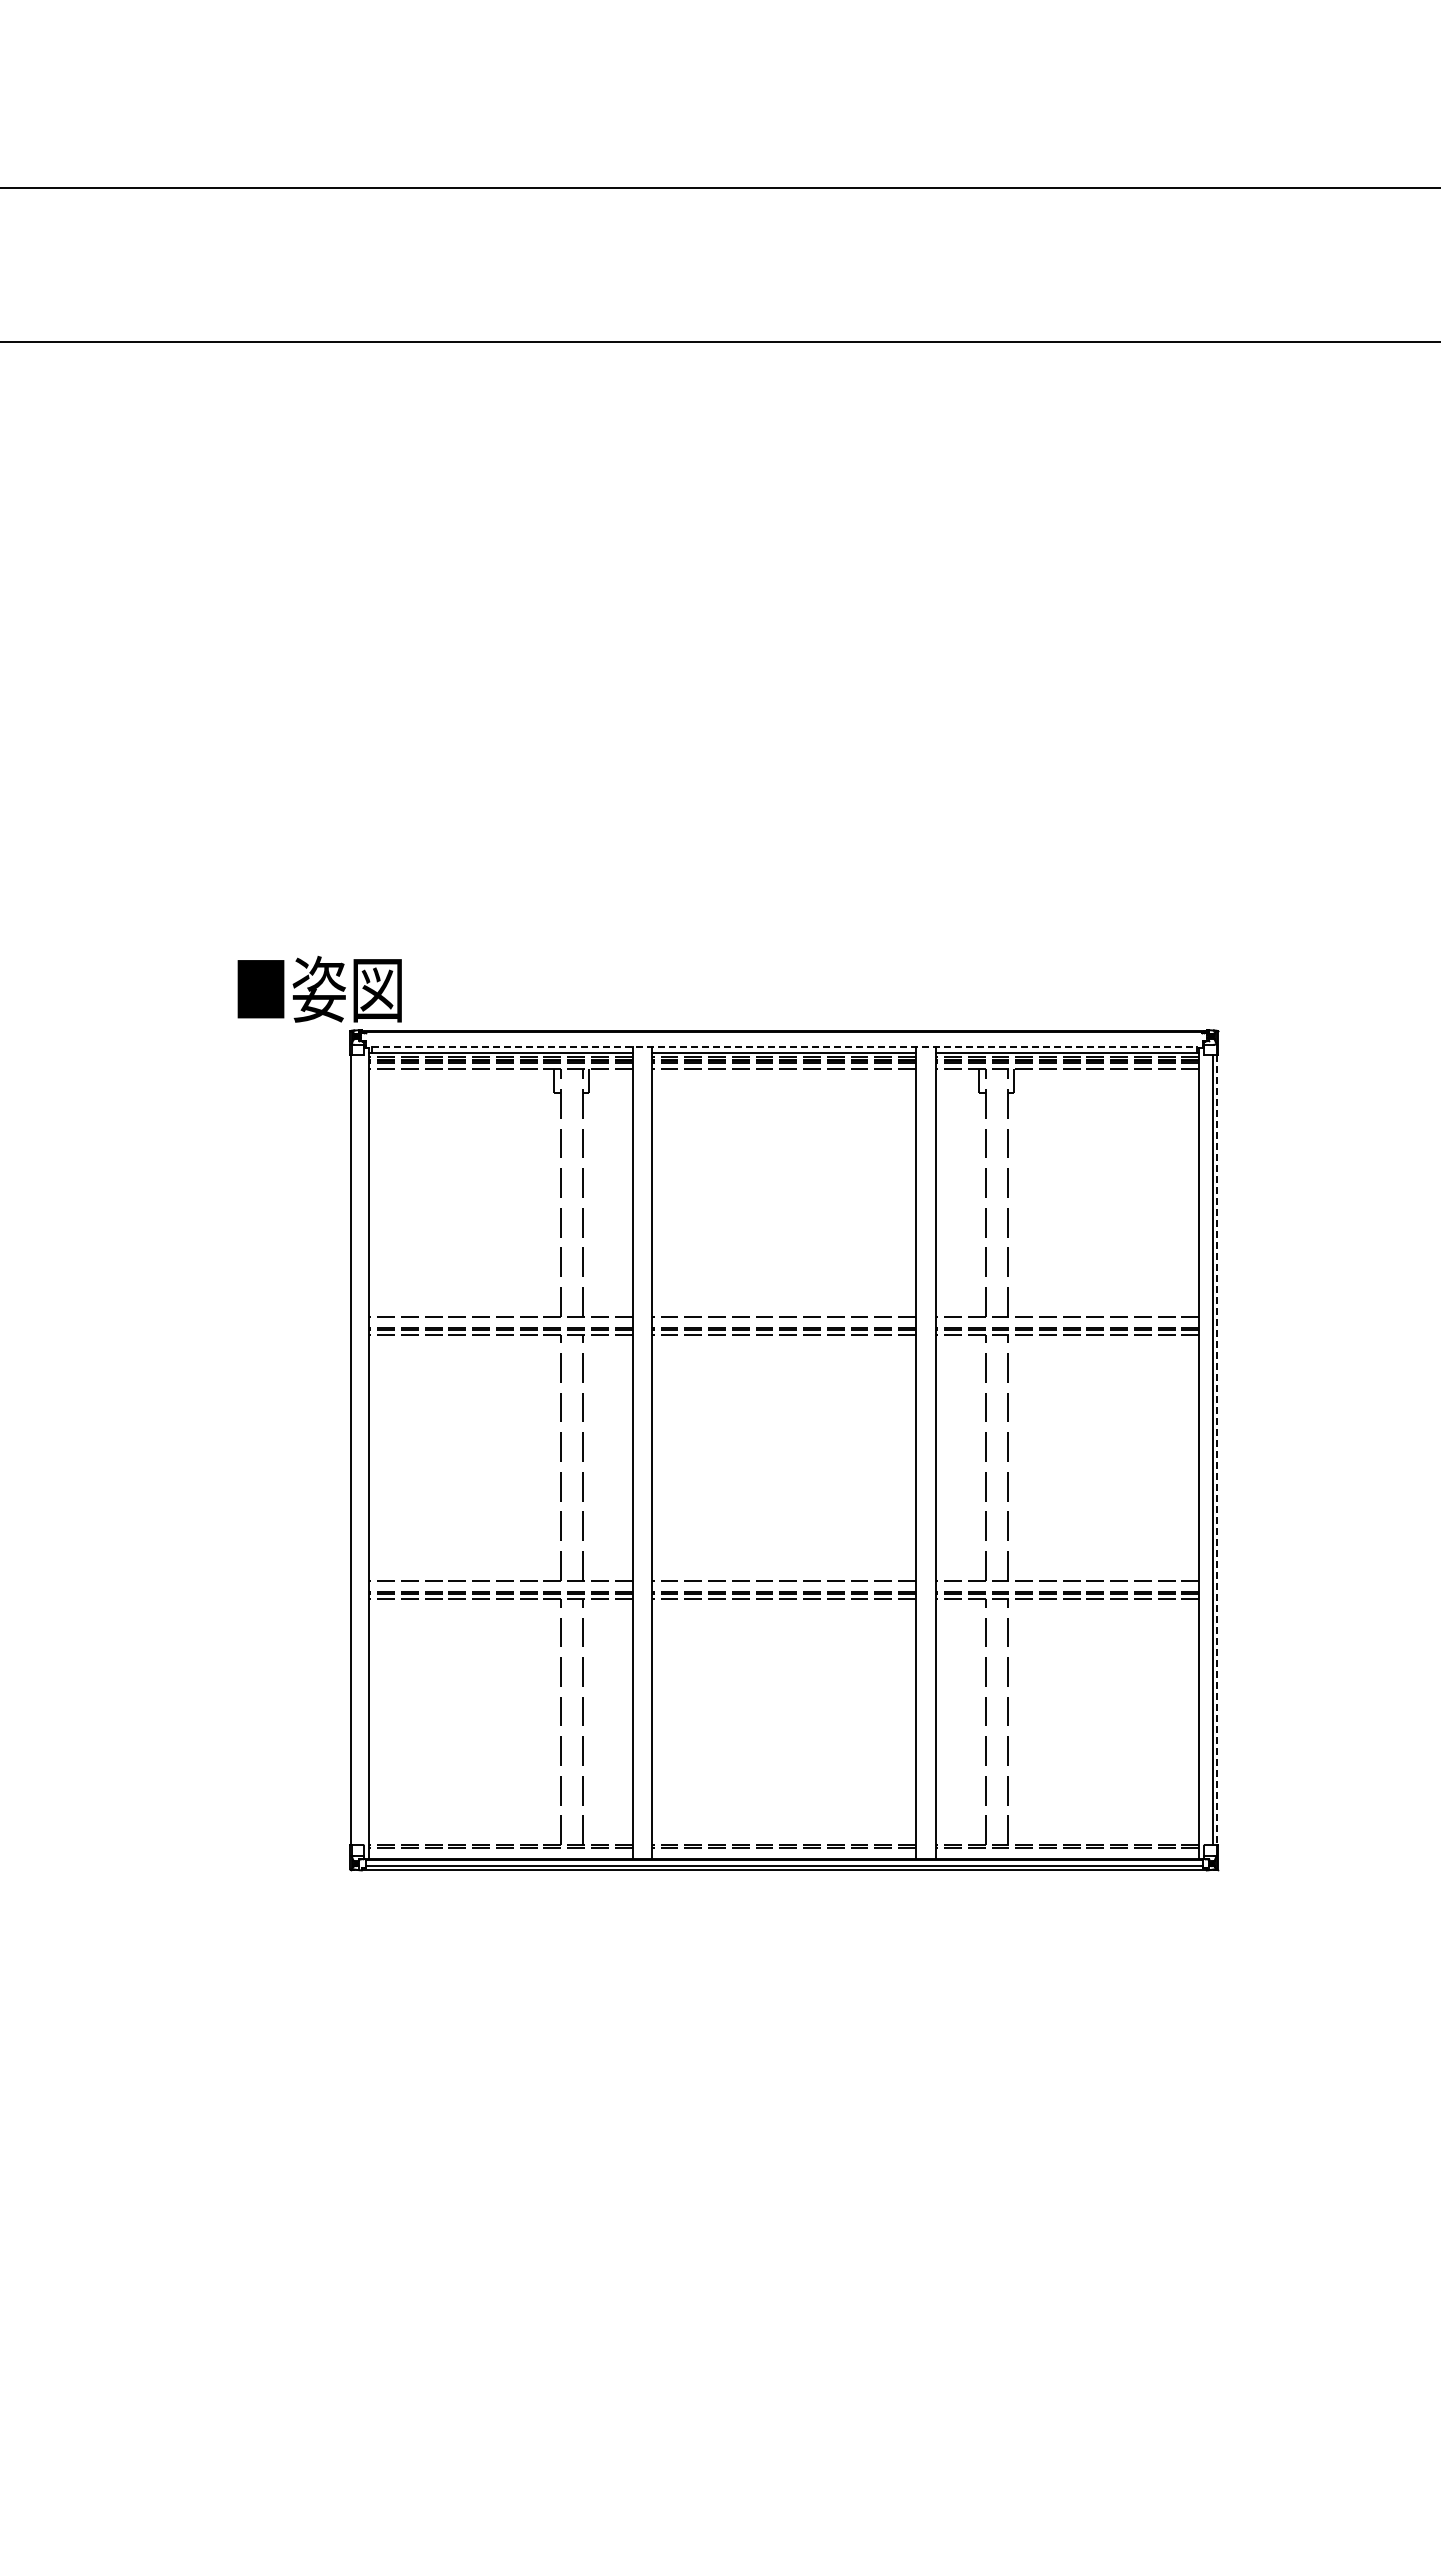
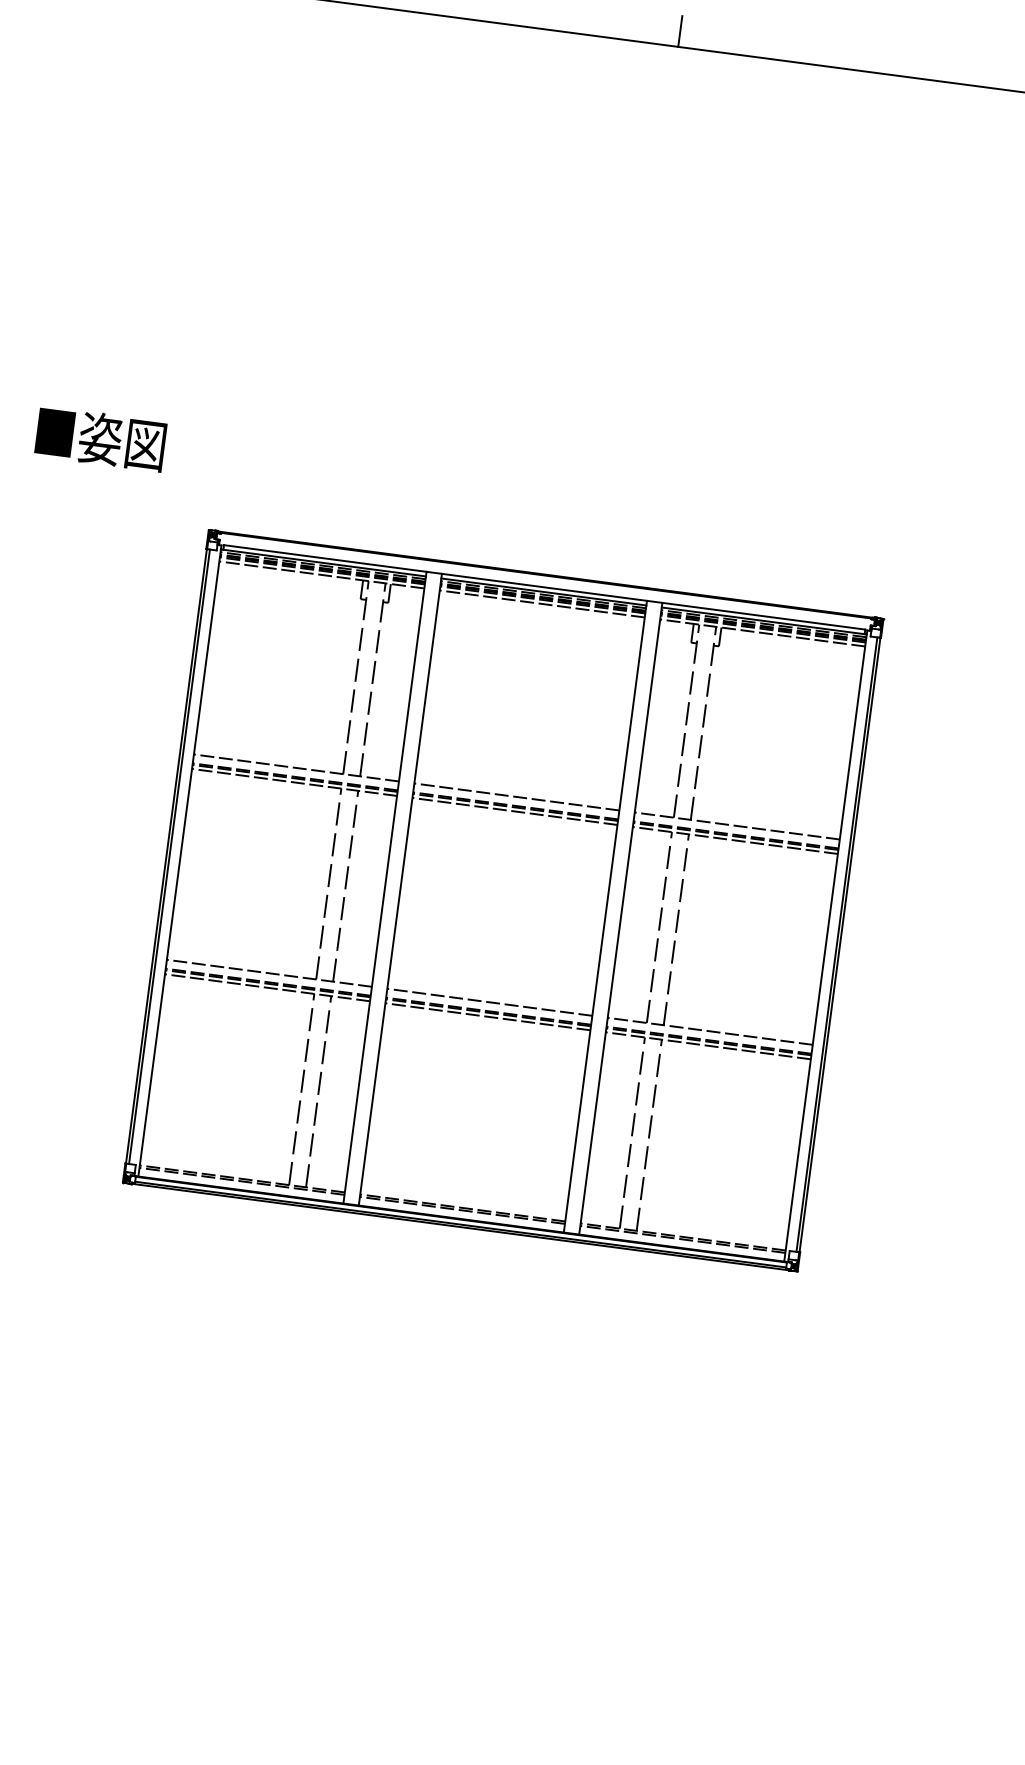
line: (863, 321) -> (680, 31), added
text: (319, 989) -> (100, 438), moved
line: (784, 1047) -> (544, 587), dashed -> solid
line: (355, 1450) -> (169, 857), added
line: (1217, 1450) -> (840, 945), dashed -> solid

